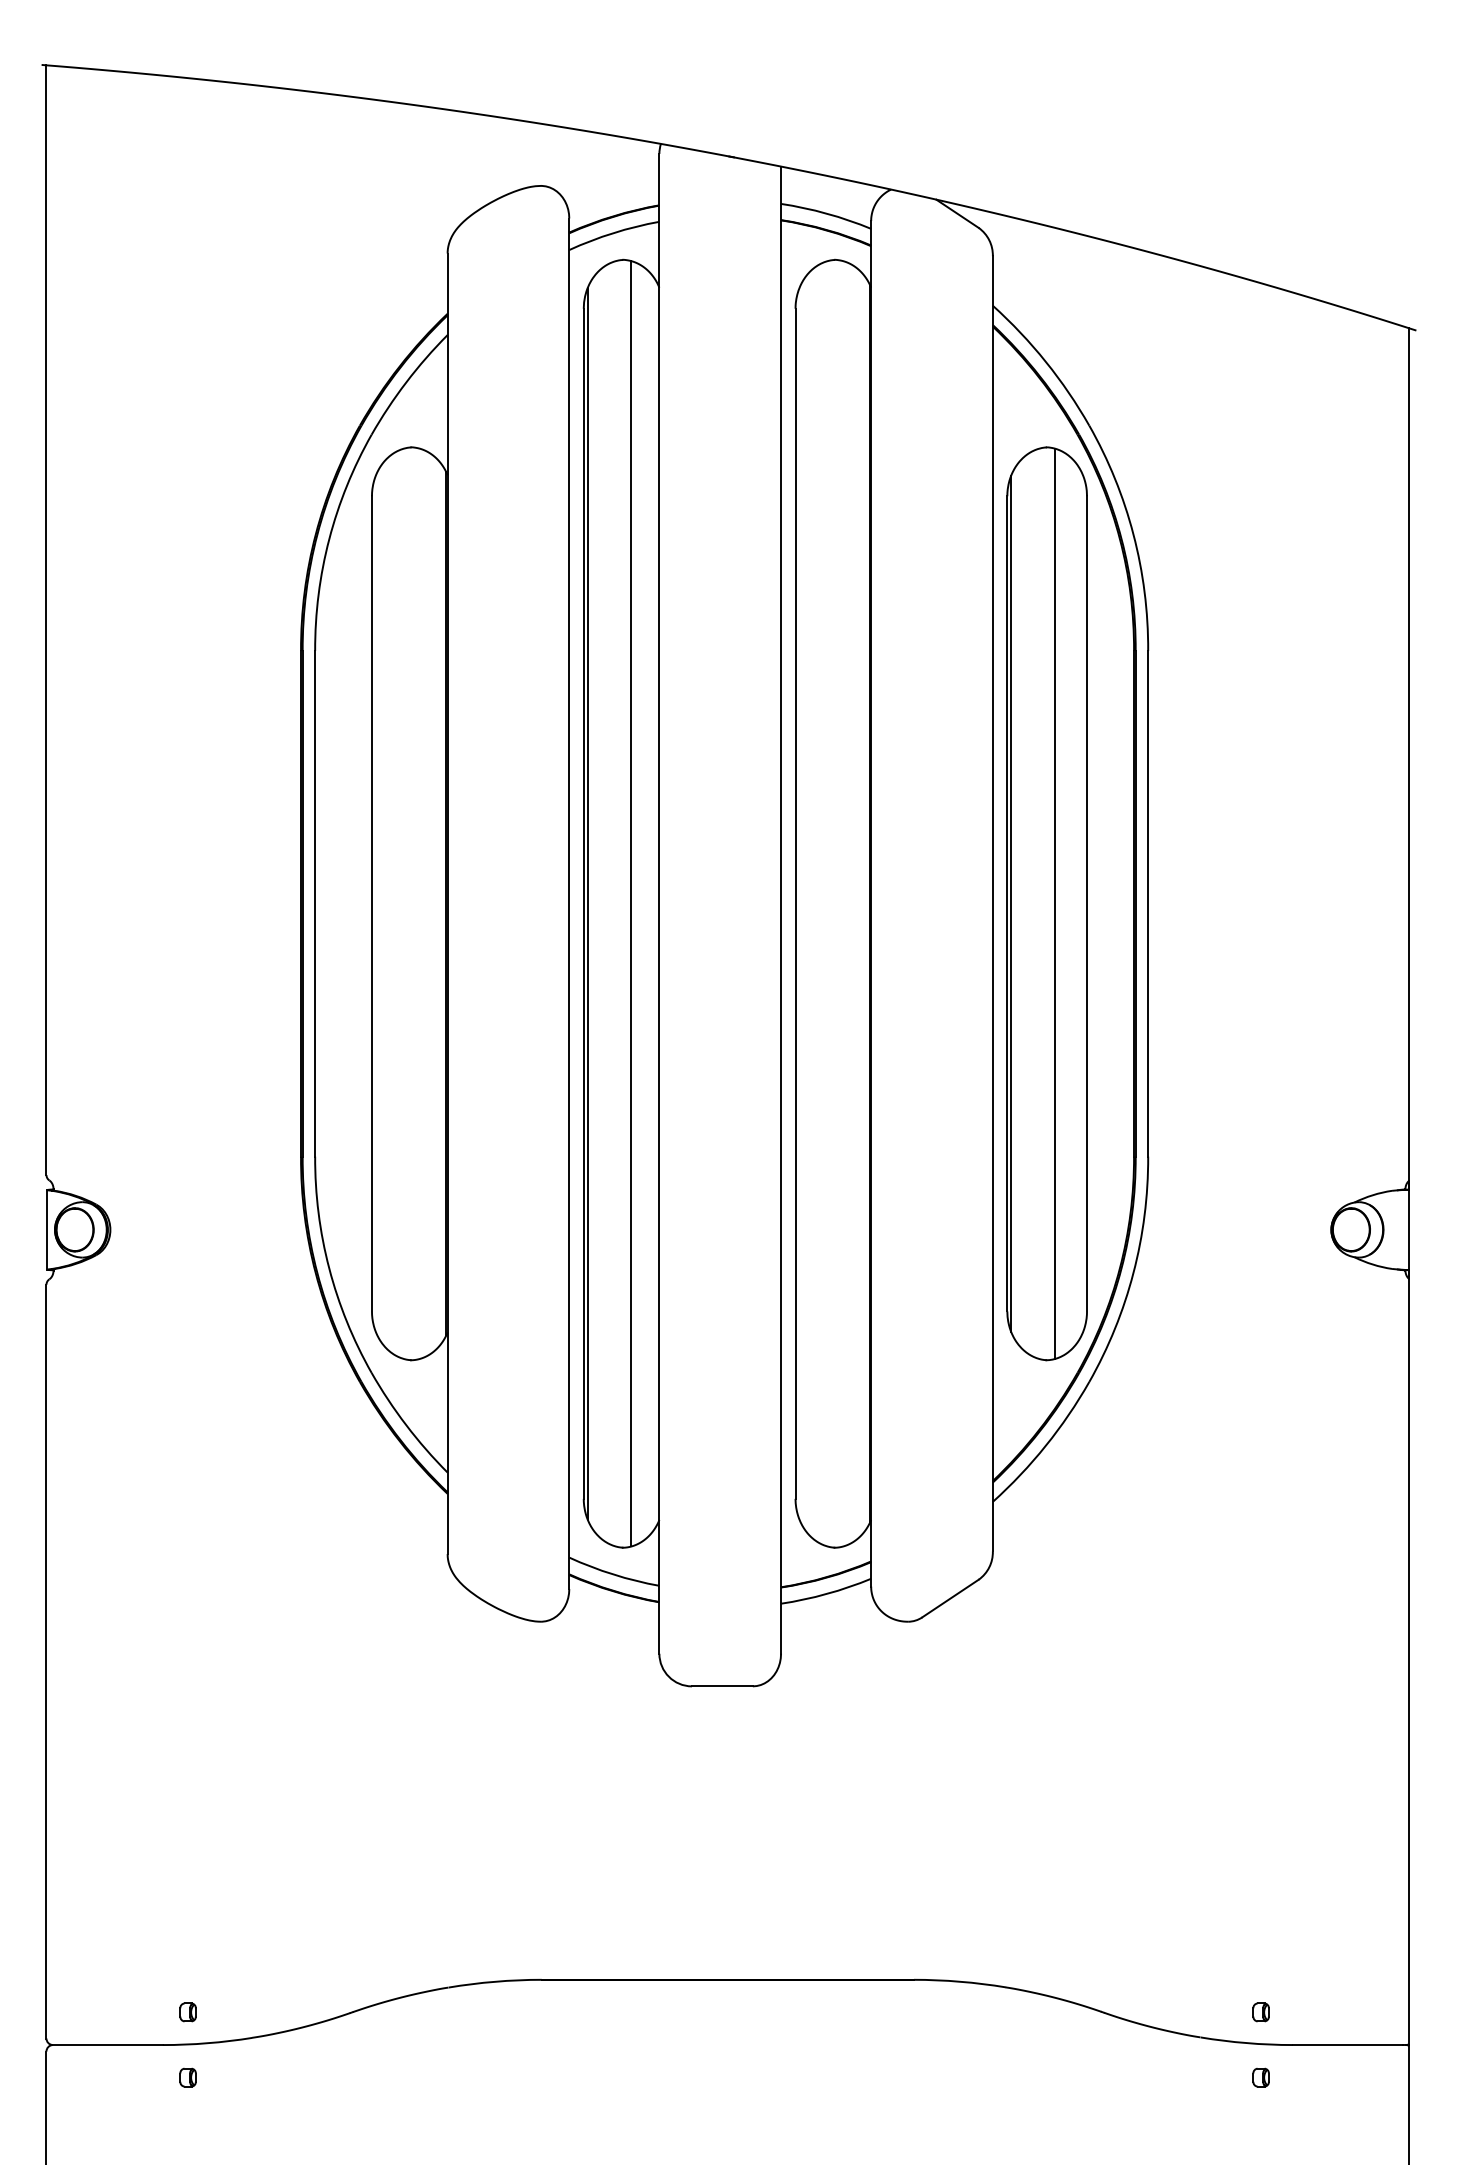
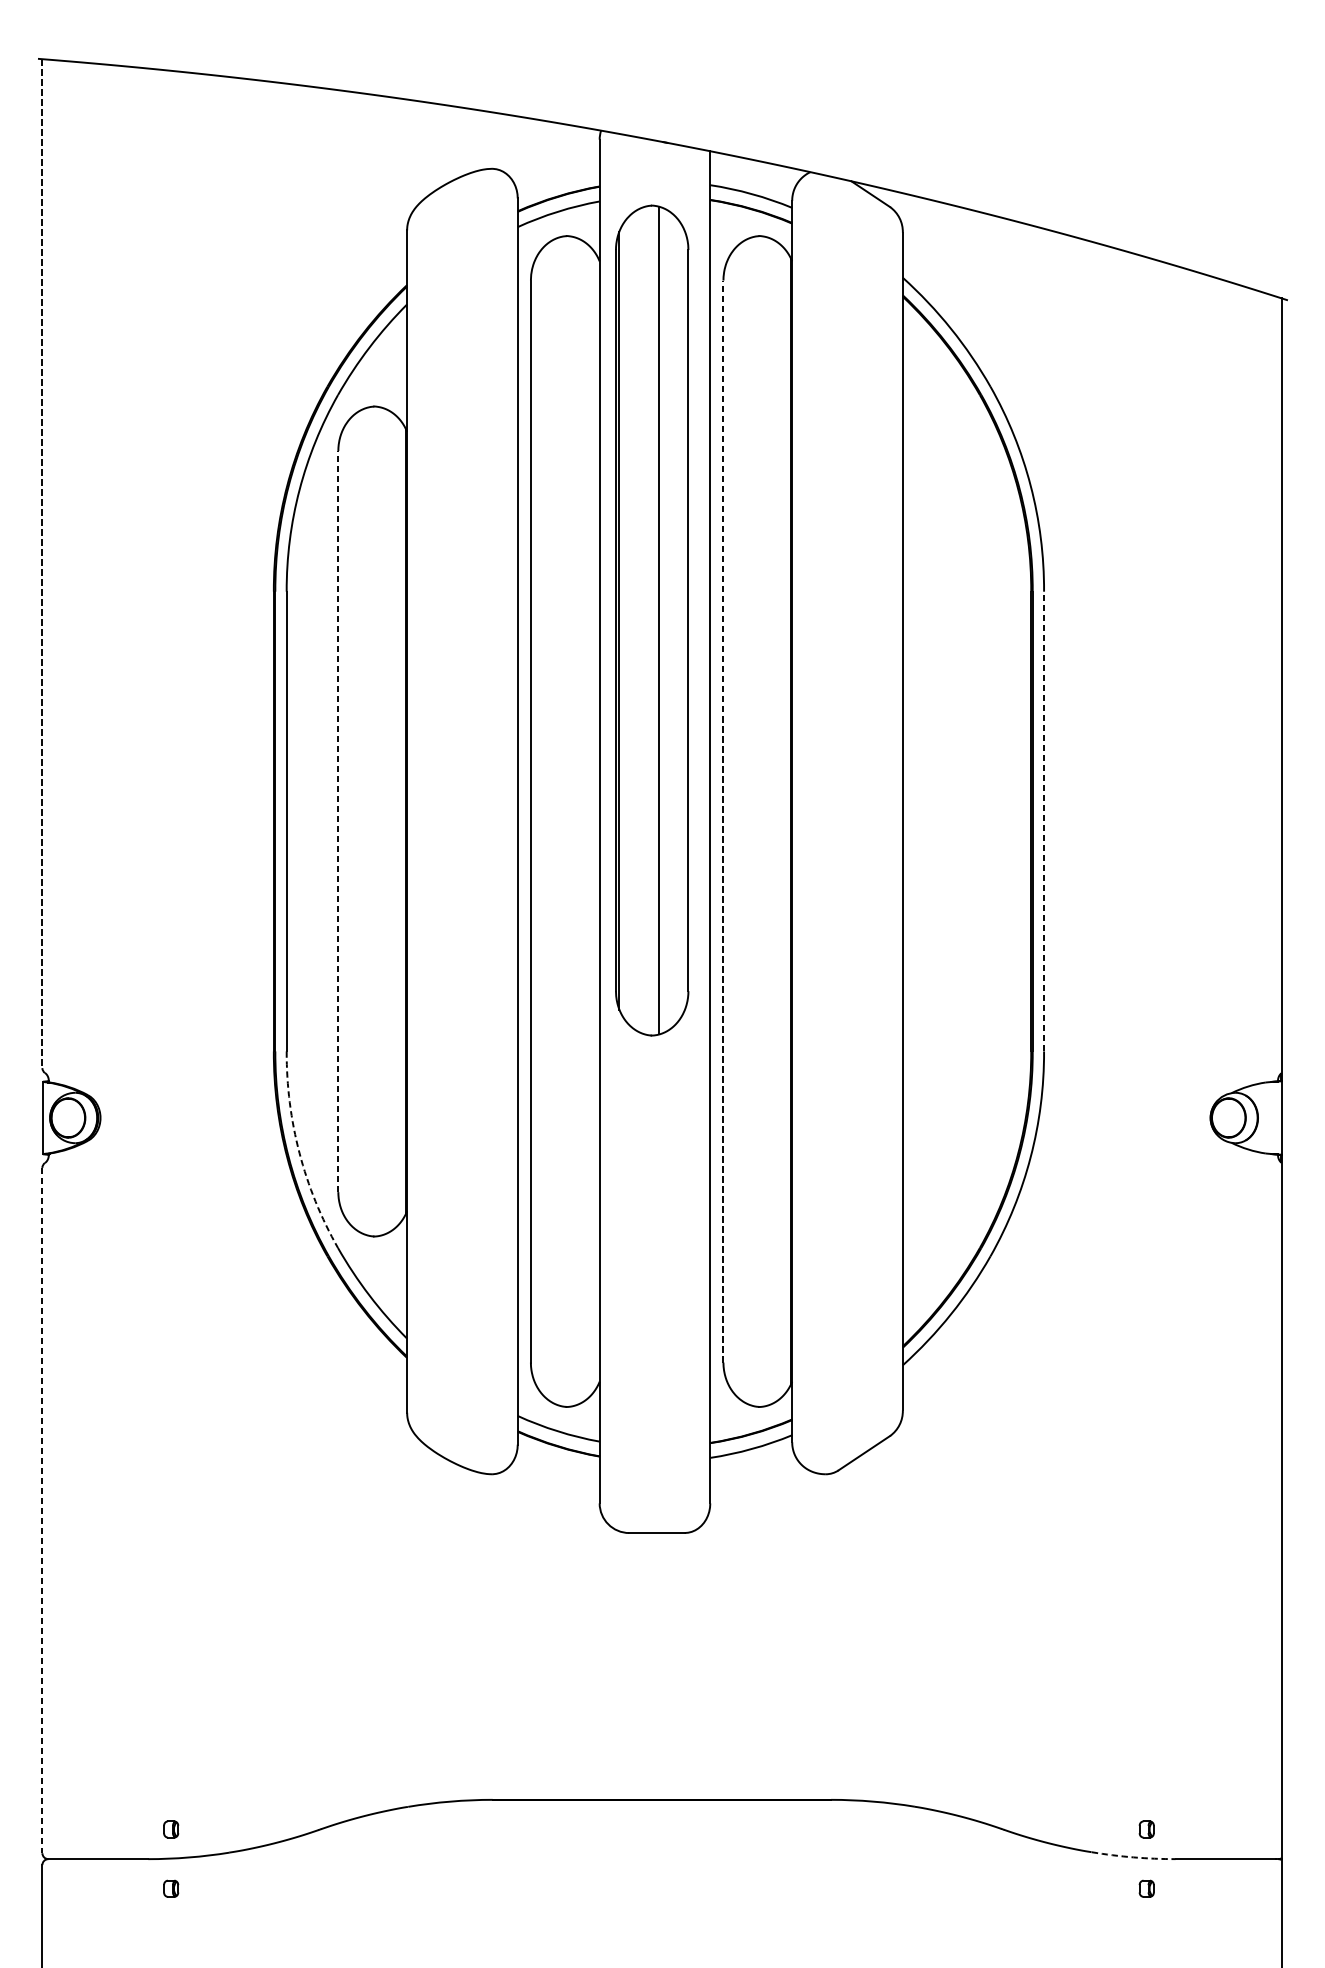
line: (46, 620) -> (42, 563), solid -> dashed
line: (371, 903) -> (337, 821), solid -> dashed
line: (587, 903) -> (534, 821), removed
line: (631, 903) -> (574, 821), removed
line: (795, 903) -> (723, 821), solid -> dashed
part: (1046, 903) -> (651, 620), moved
line: (1148, 903) -> (1044, 821), solid -> dashed
arc: (329, 1268) -> (299, 1153), solid -> dashed
line: (46, 1661) -> (42, 1510), solid -> dashed
arc: (1246, 2043) -> (1133, 1857), solid -> dashed

